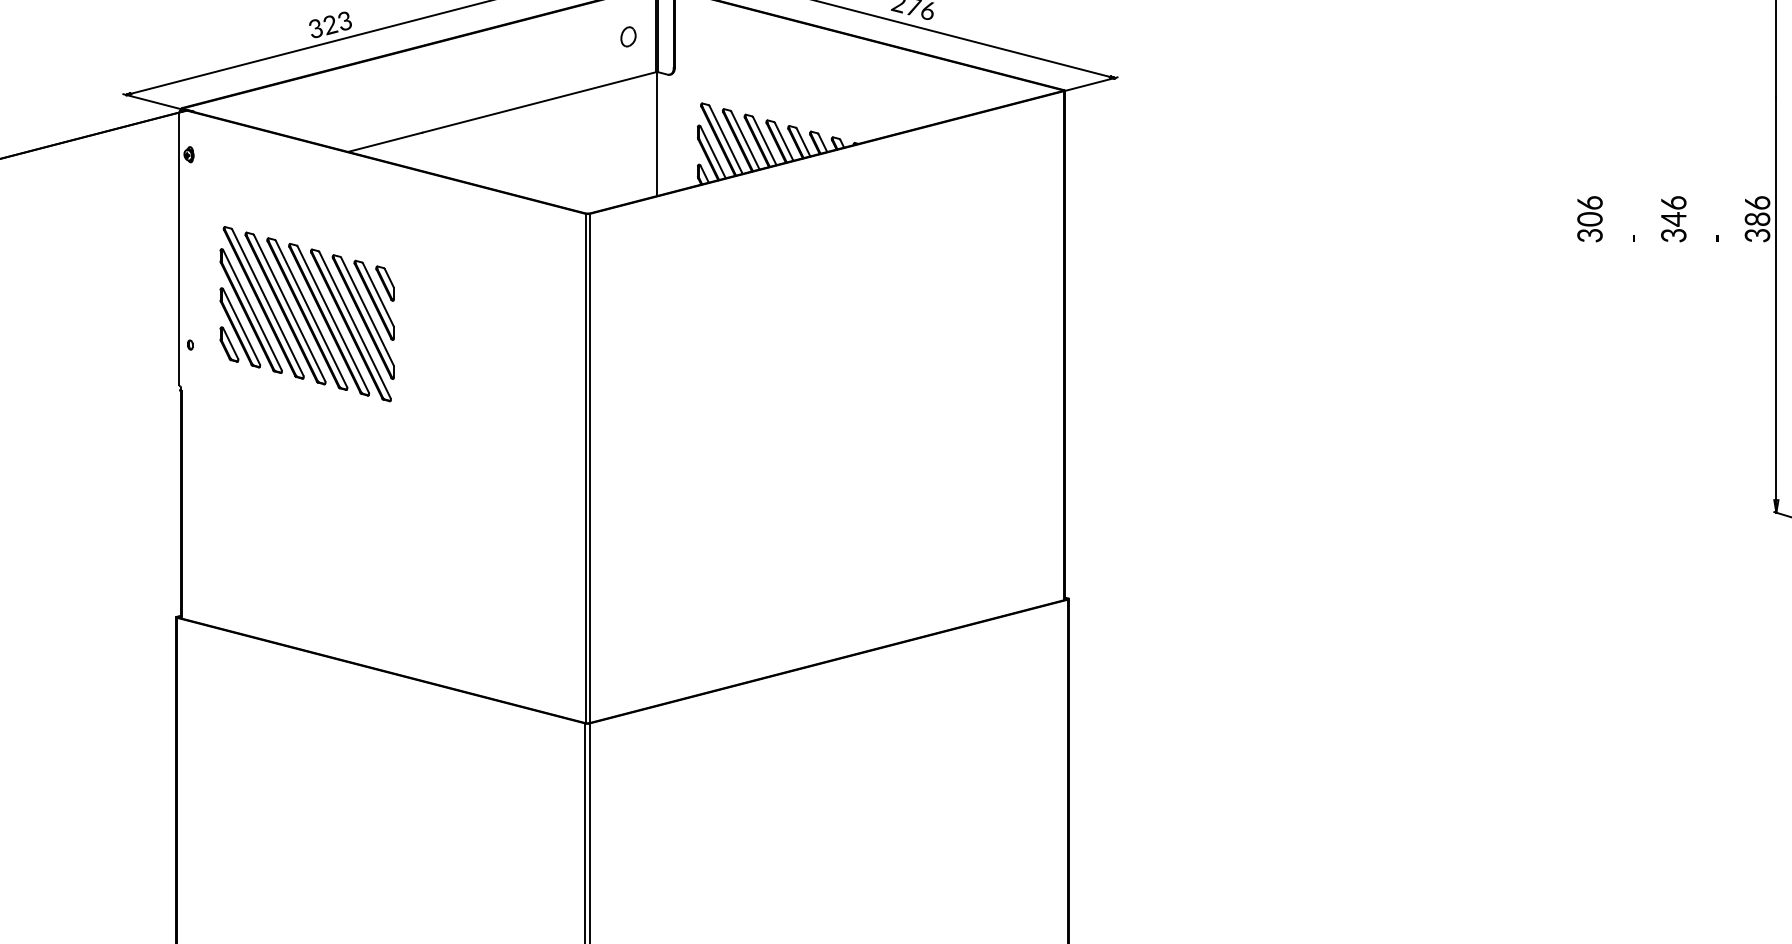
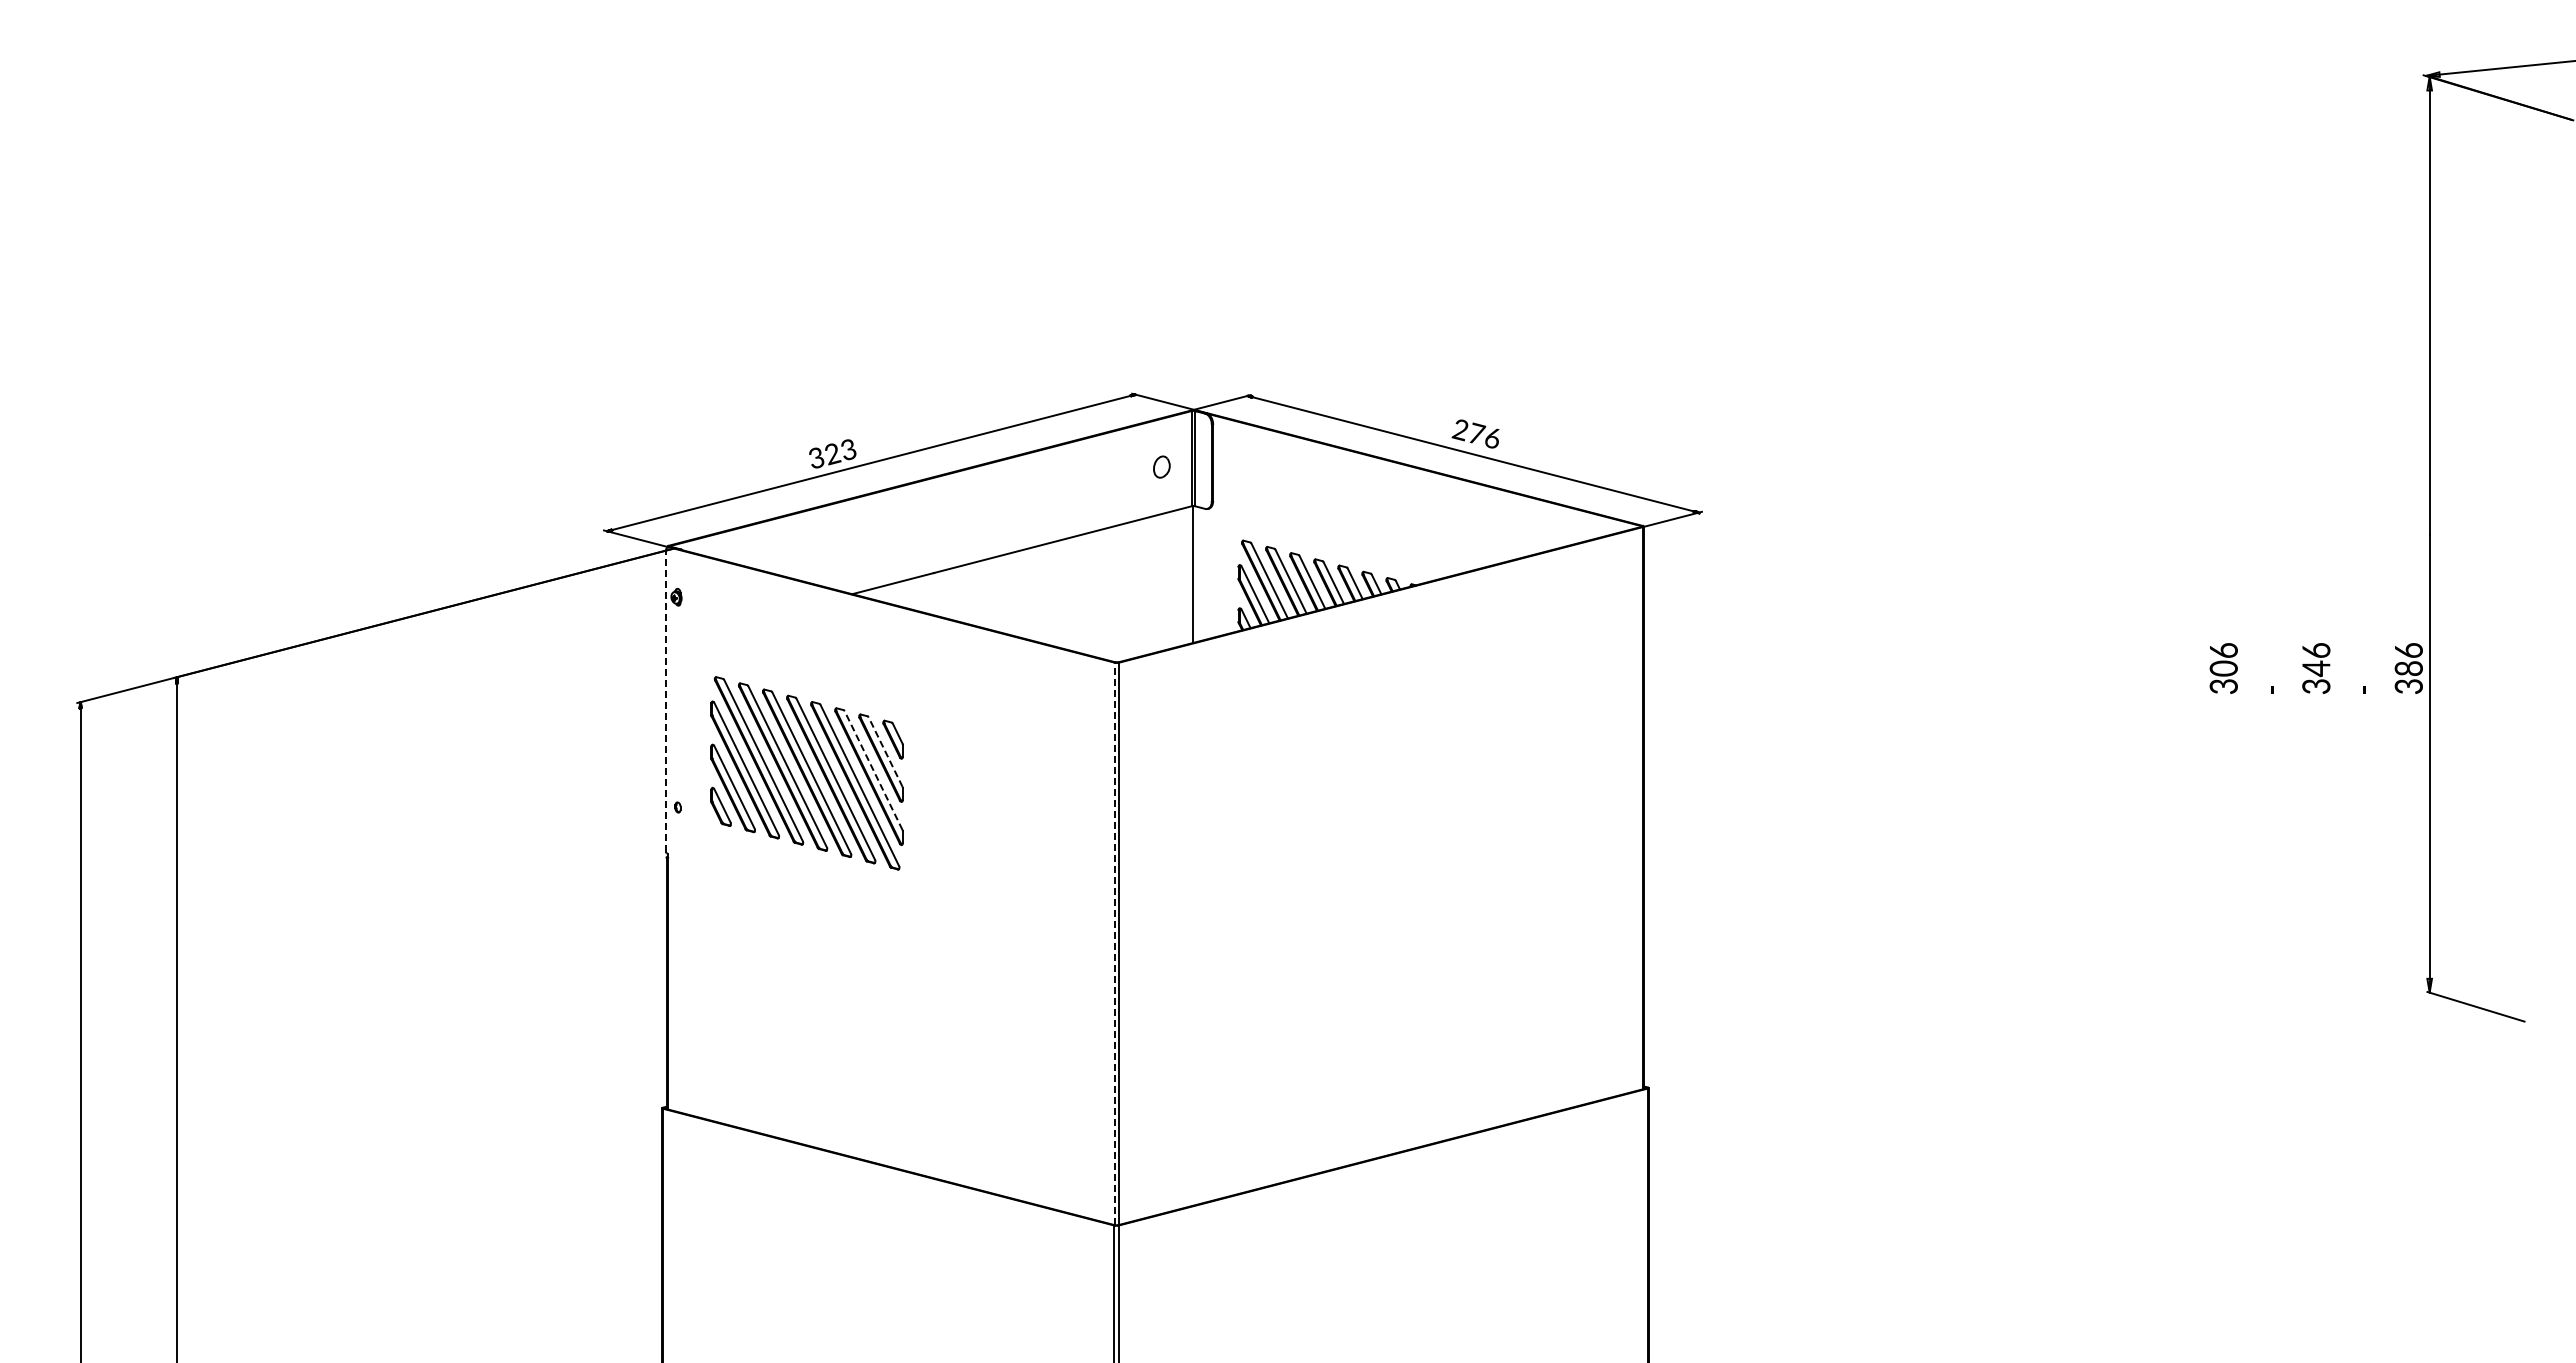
line: (179, 248) -> (665, 700), solid -> dashed
line: (378, 295) -> (885, 752), solid -> dashed
line: (367, 311) -> (873, 770), solid -> dashed
line: (585, 468) -> (1114, 943), solid -> dashed

